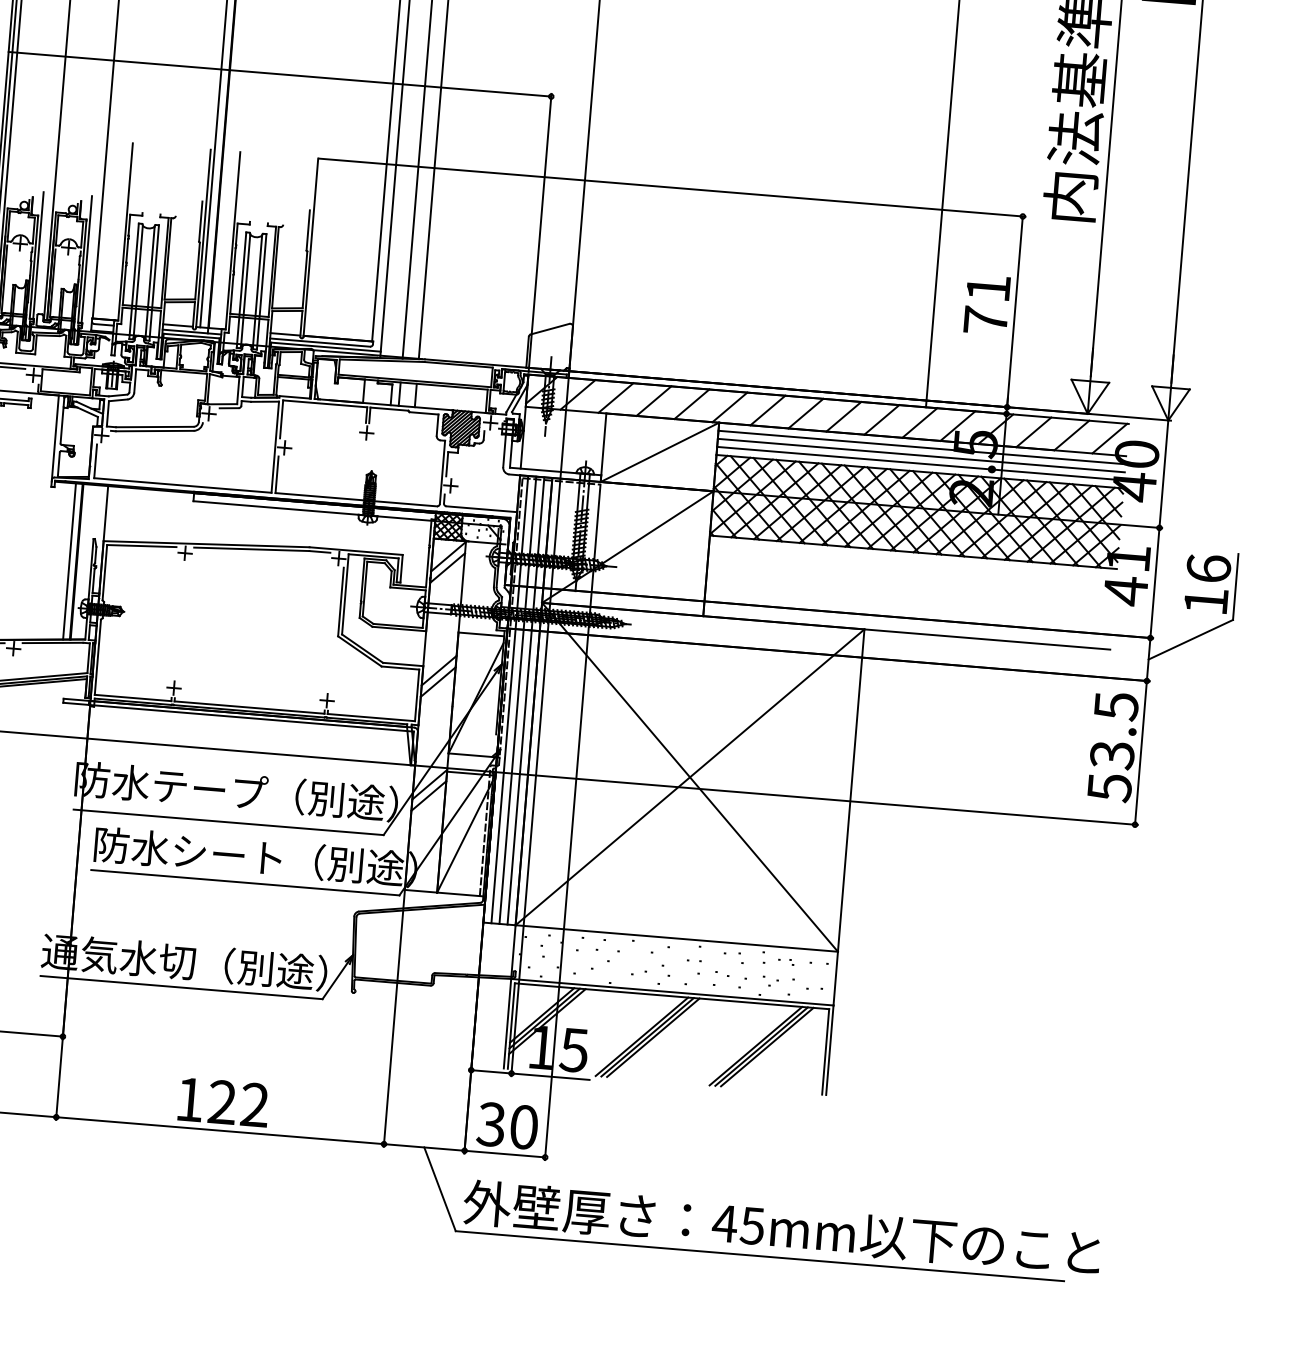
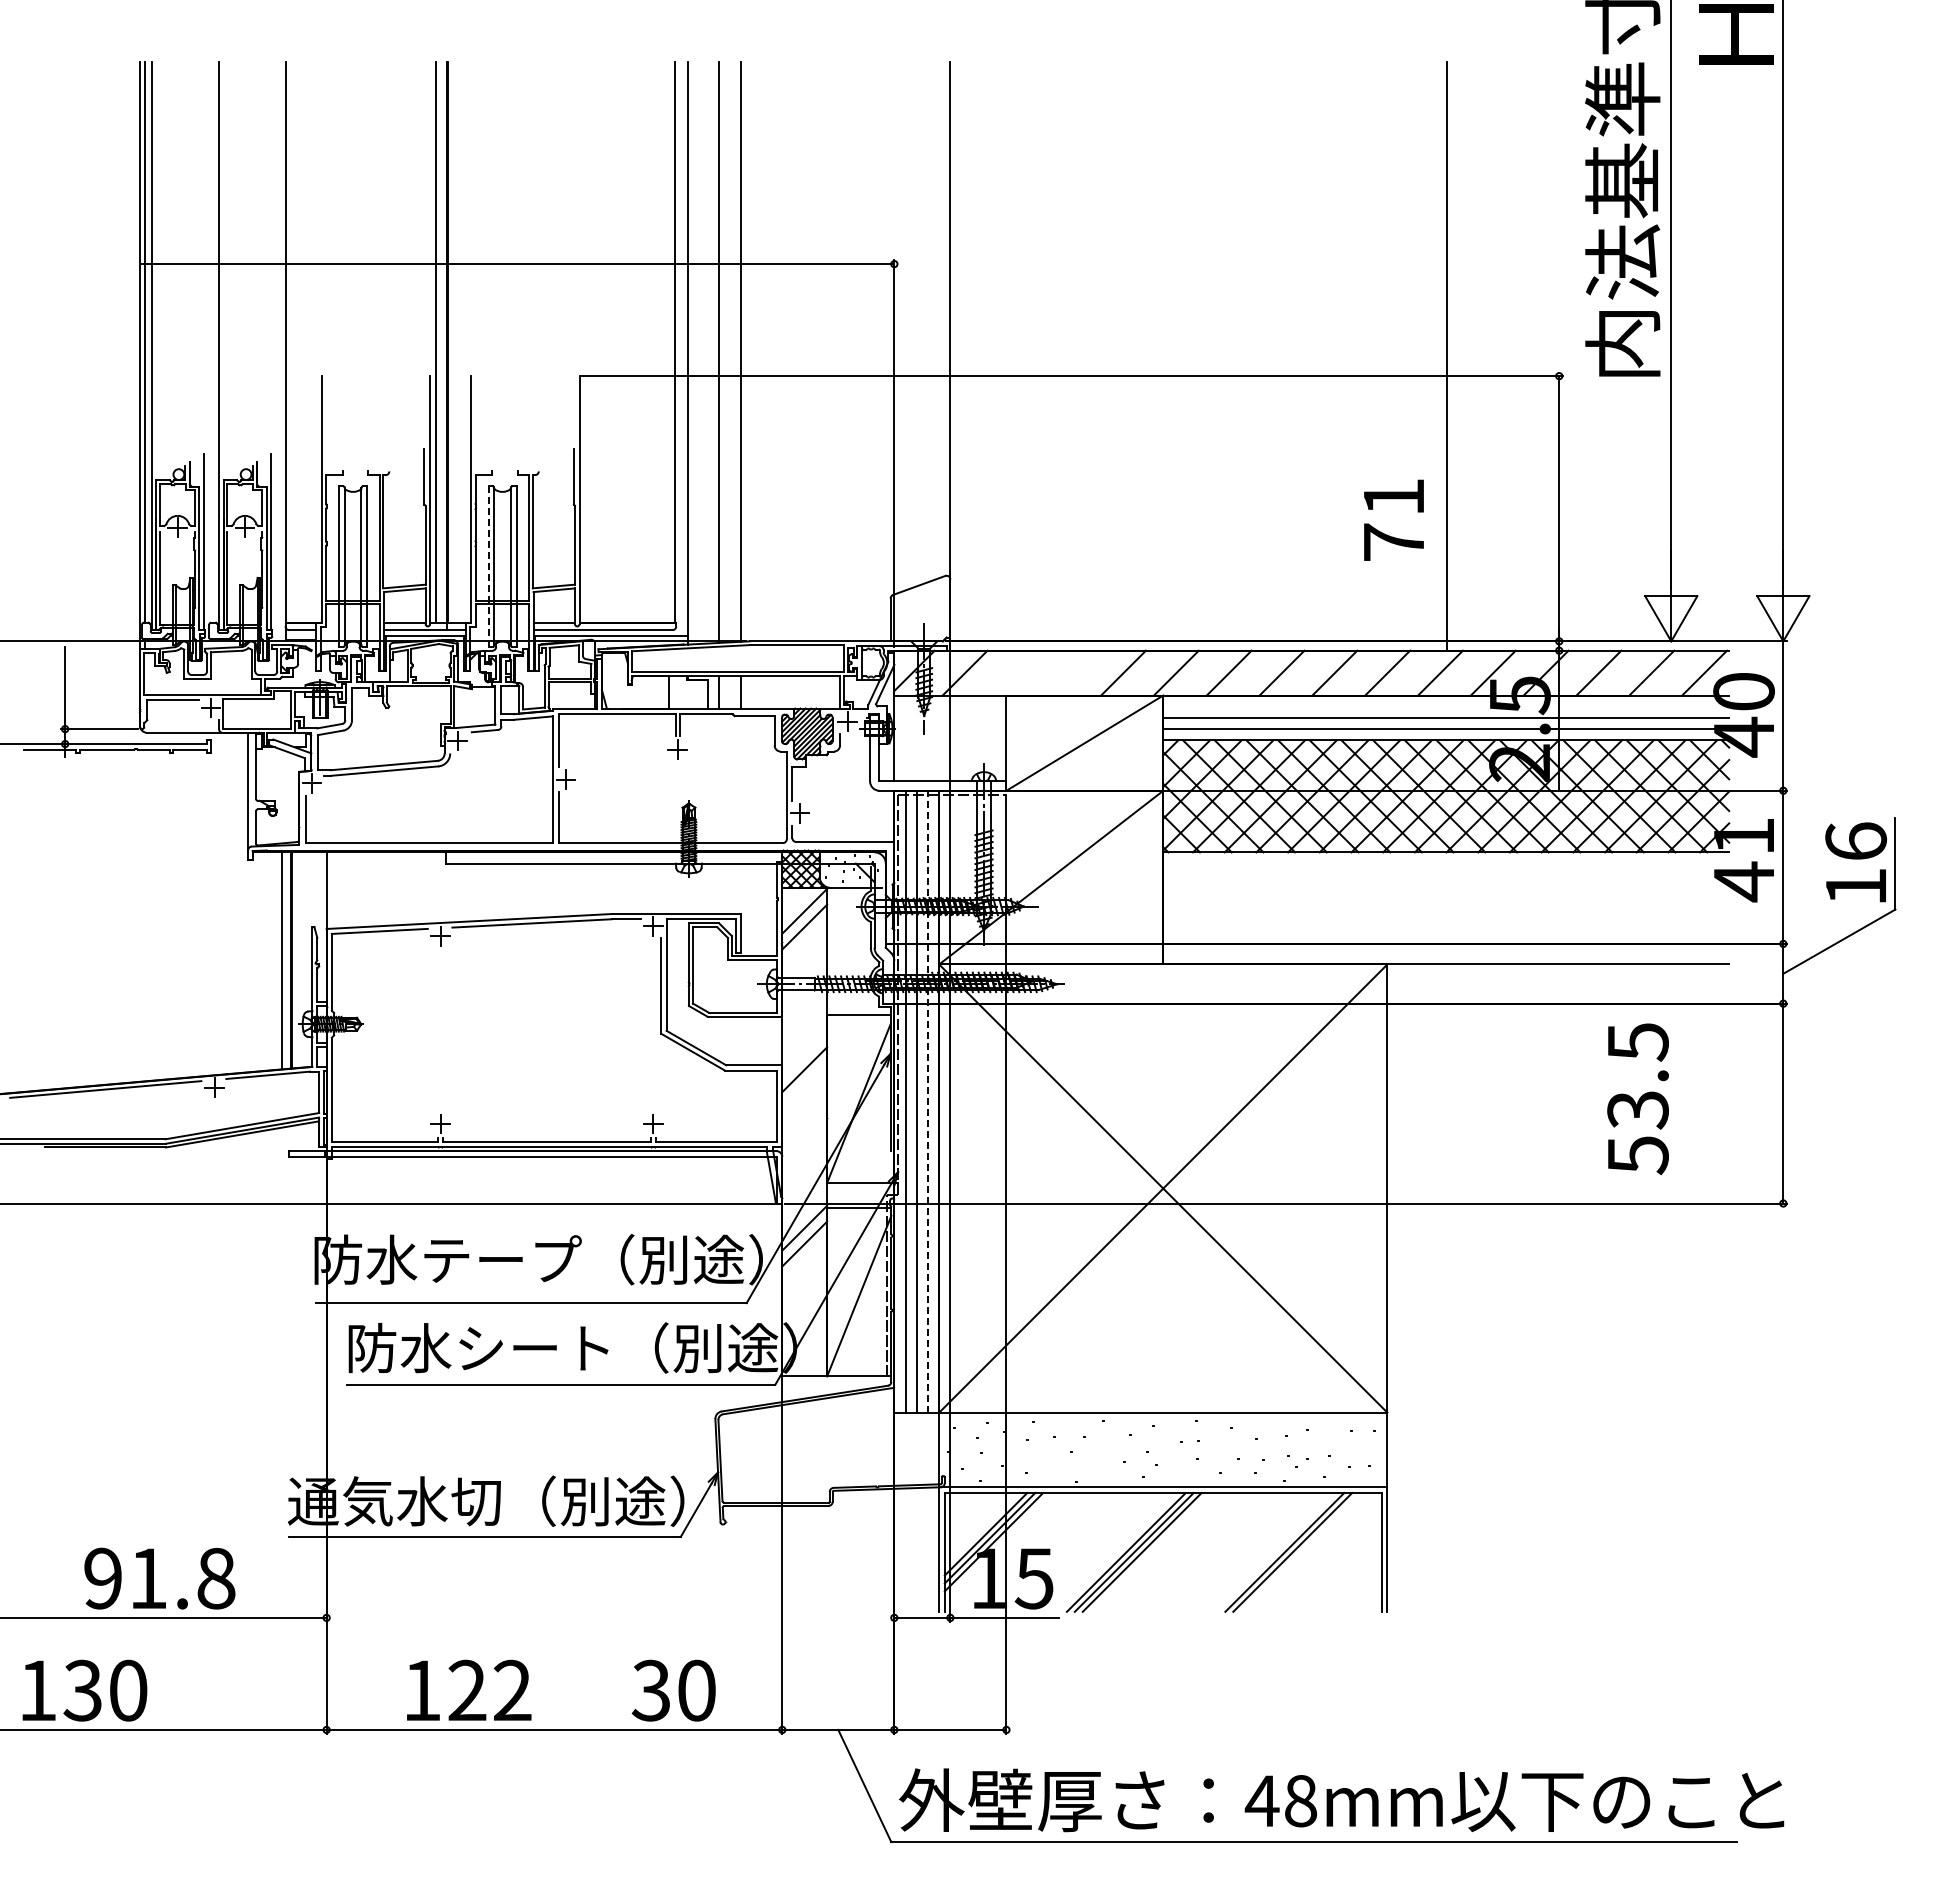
line: (241, 290) -> (488, 567), solid -> dashed
text: (986, 304) -> (1393, 519), moved
line: (615, 397) -> (1017, 672), removed
line: (653, 400) -> (1070, 672), removed
line: (922, 447) -> (1446, 706), removed
line: (438, 681) -> (804, 1085), removed
line: (525, 700) -> (927, 1101), solid -> dashed
text: (1112, 747) -> (1637, 1099), moved
line: (767, 1046) -> (1300, 1551), removed
text: (224, 1101) -> (469, 1689), moved
text: (507, 1125) -> (673, 1690), moved
text: (752, 1226) -> (1300, 1801), 45mm -> 48mm

